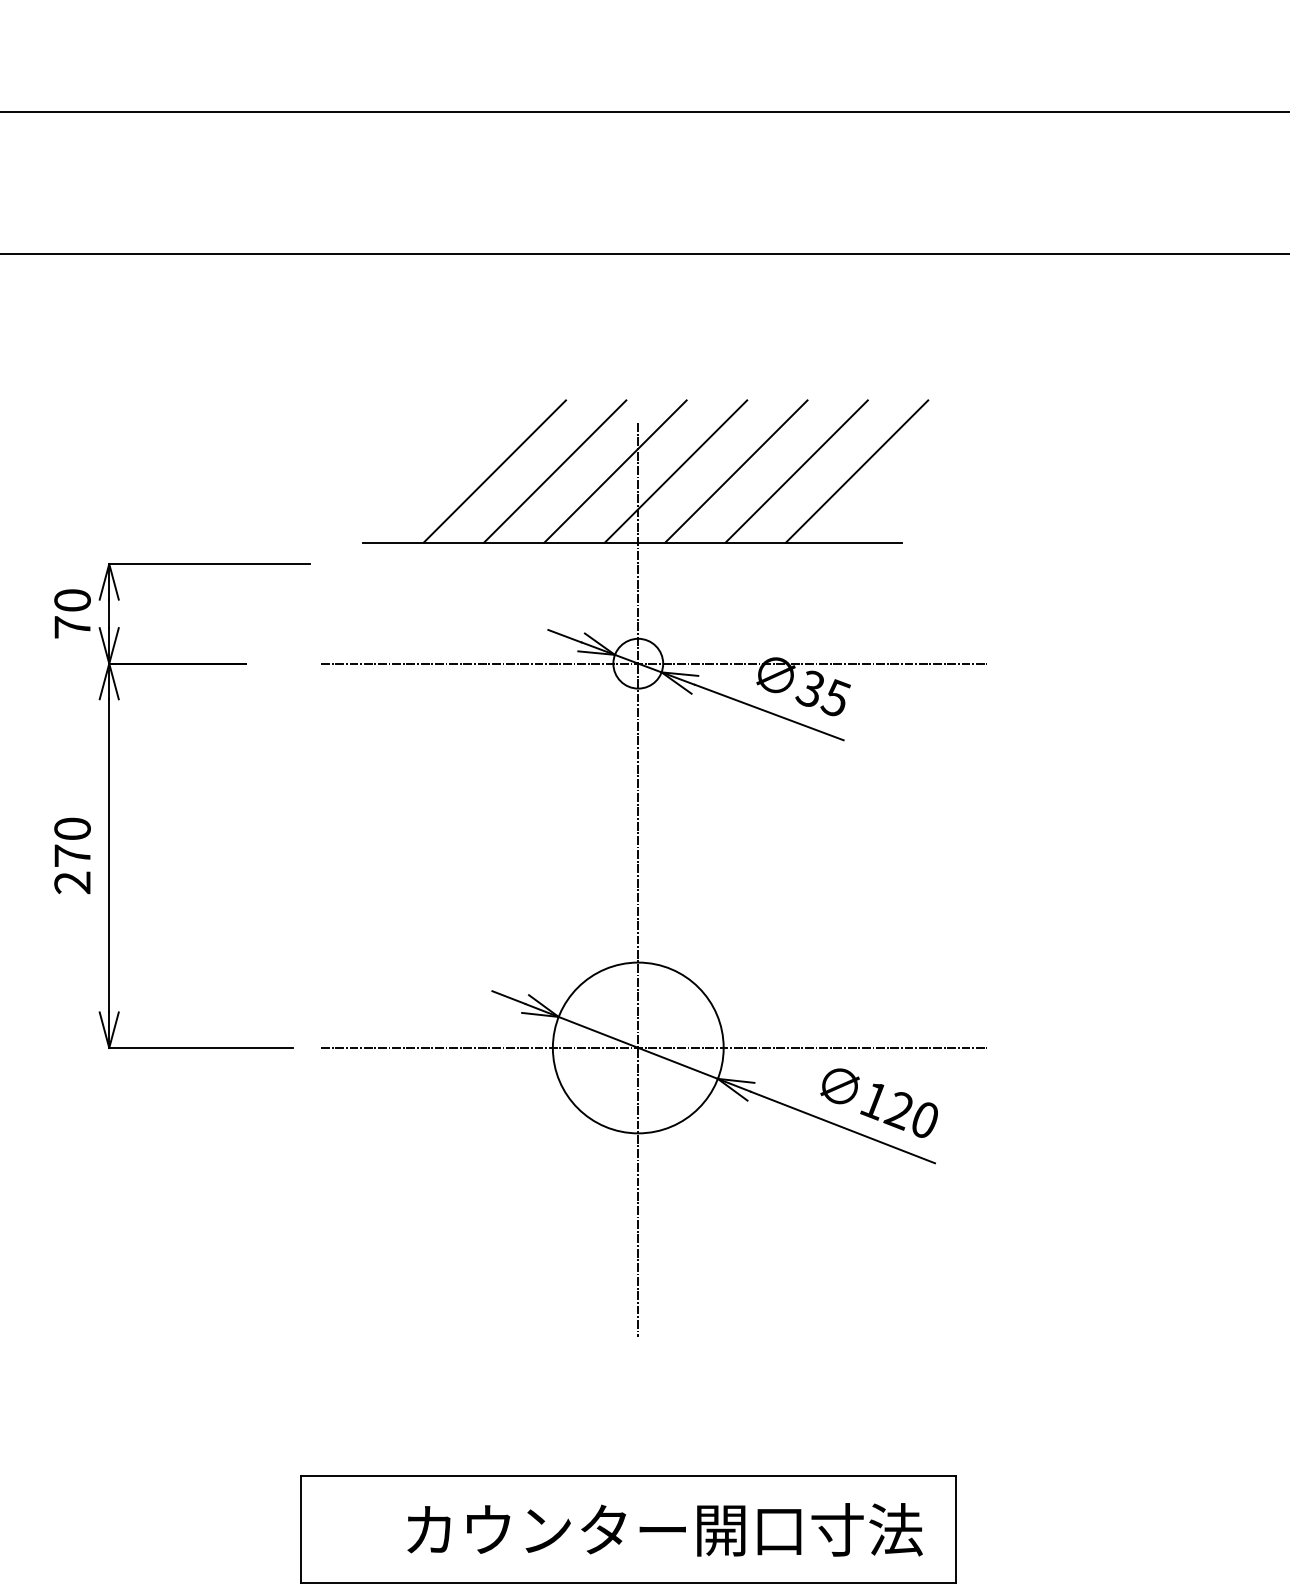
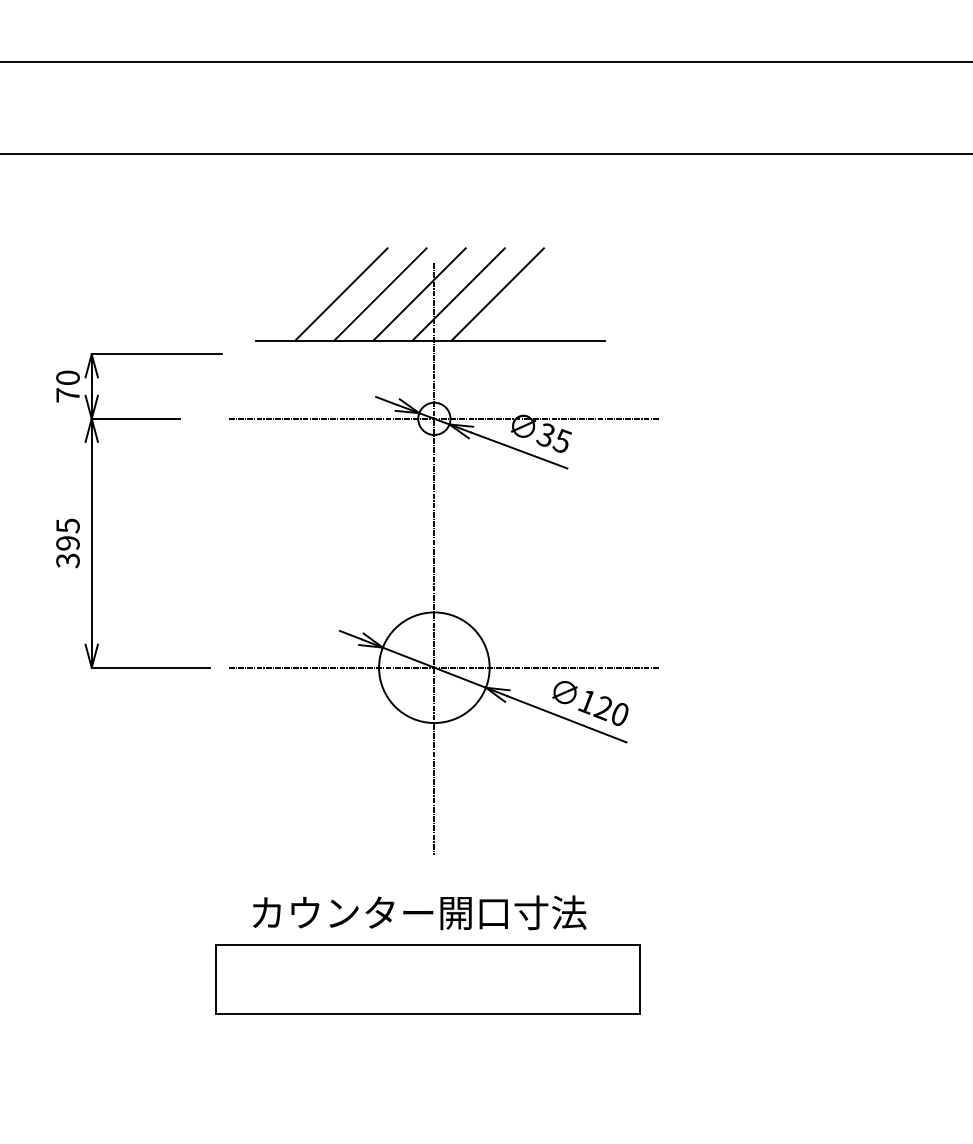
line: (795, 471) -> (536, 294), removed
line: (856, 471) -> (575, 294), removed
text: (71, 856) -> (67, 543), 270 -> 395
text: (664, 1529) -> (419, 912), moved

